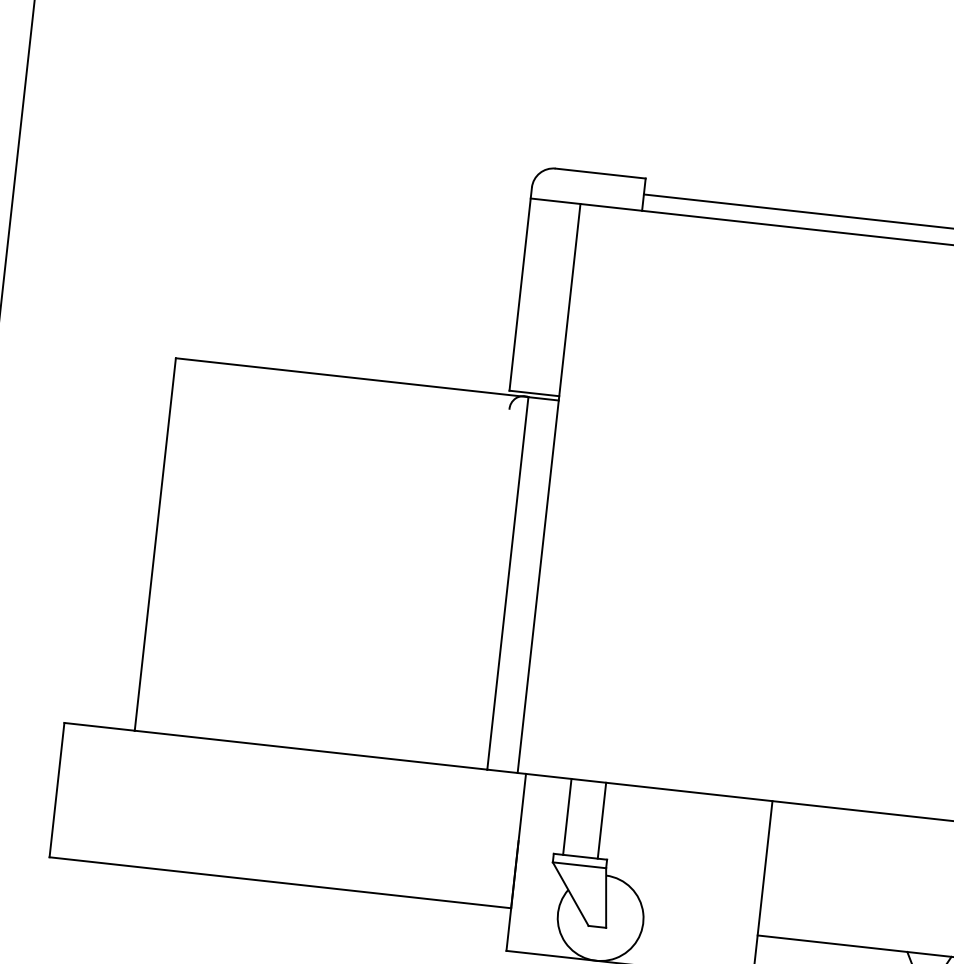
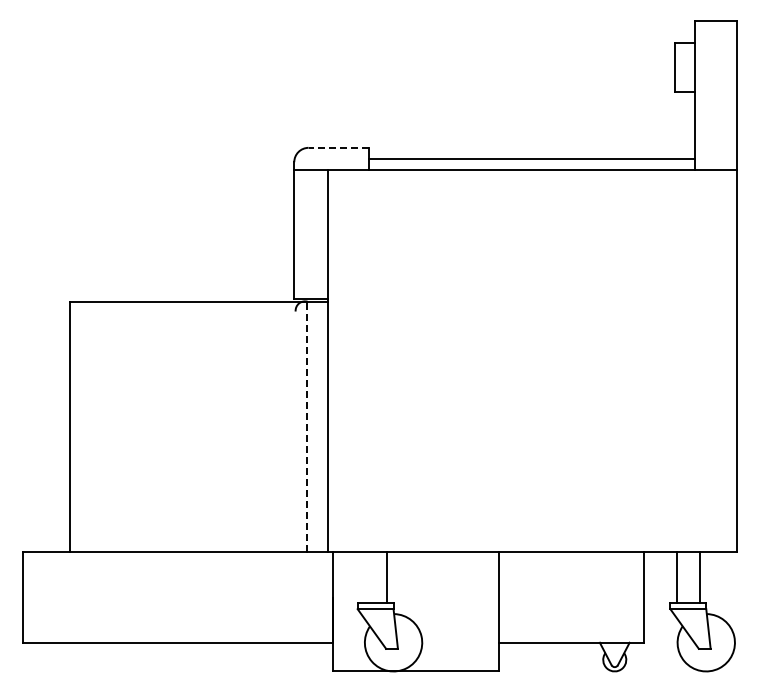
line: (600, 172) -> (338, 147), solid -> dashed
line: (508, 582) -> (307, 426), solid -> dashed
line: (566, 816) -> (363, 577), removed

